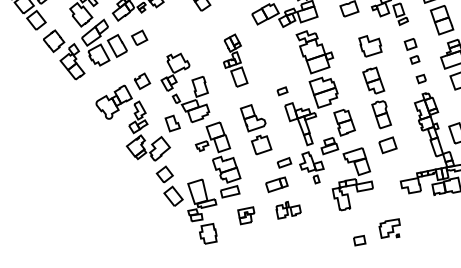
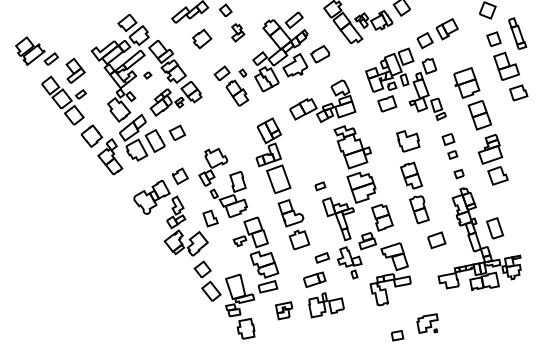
part: (235, 60) -> (273, 155), size x1.43
part: (387, 145) -> (436, 240), moved
part: (288, 210) -> (326, 305), size x1.43

